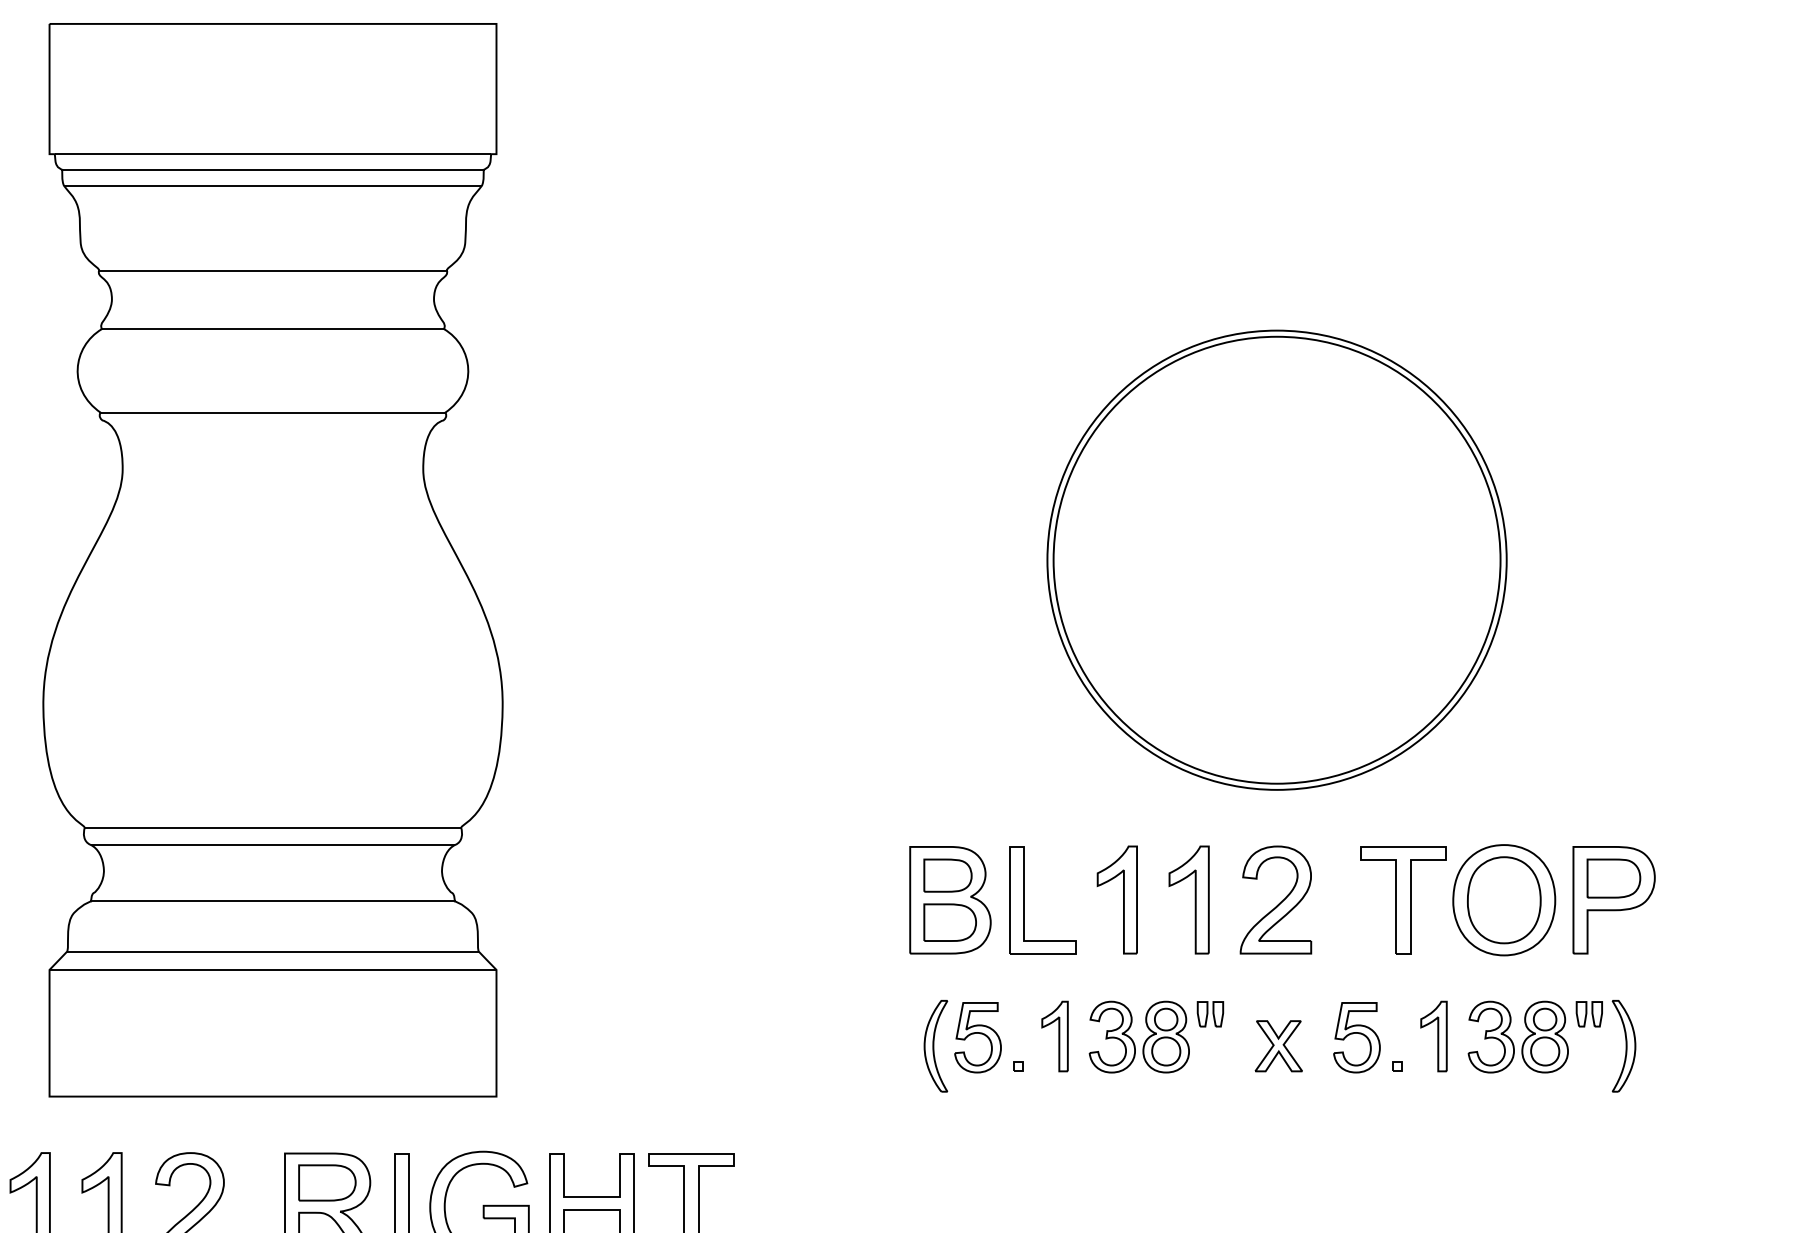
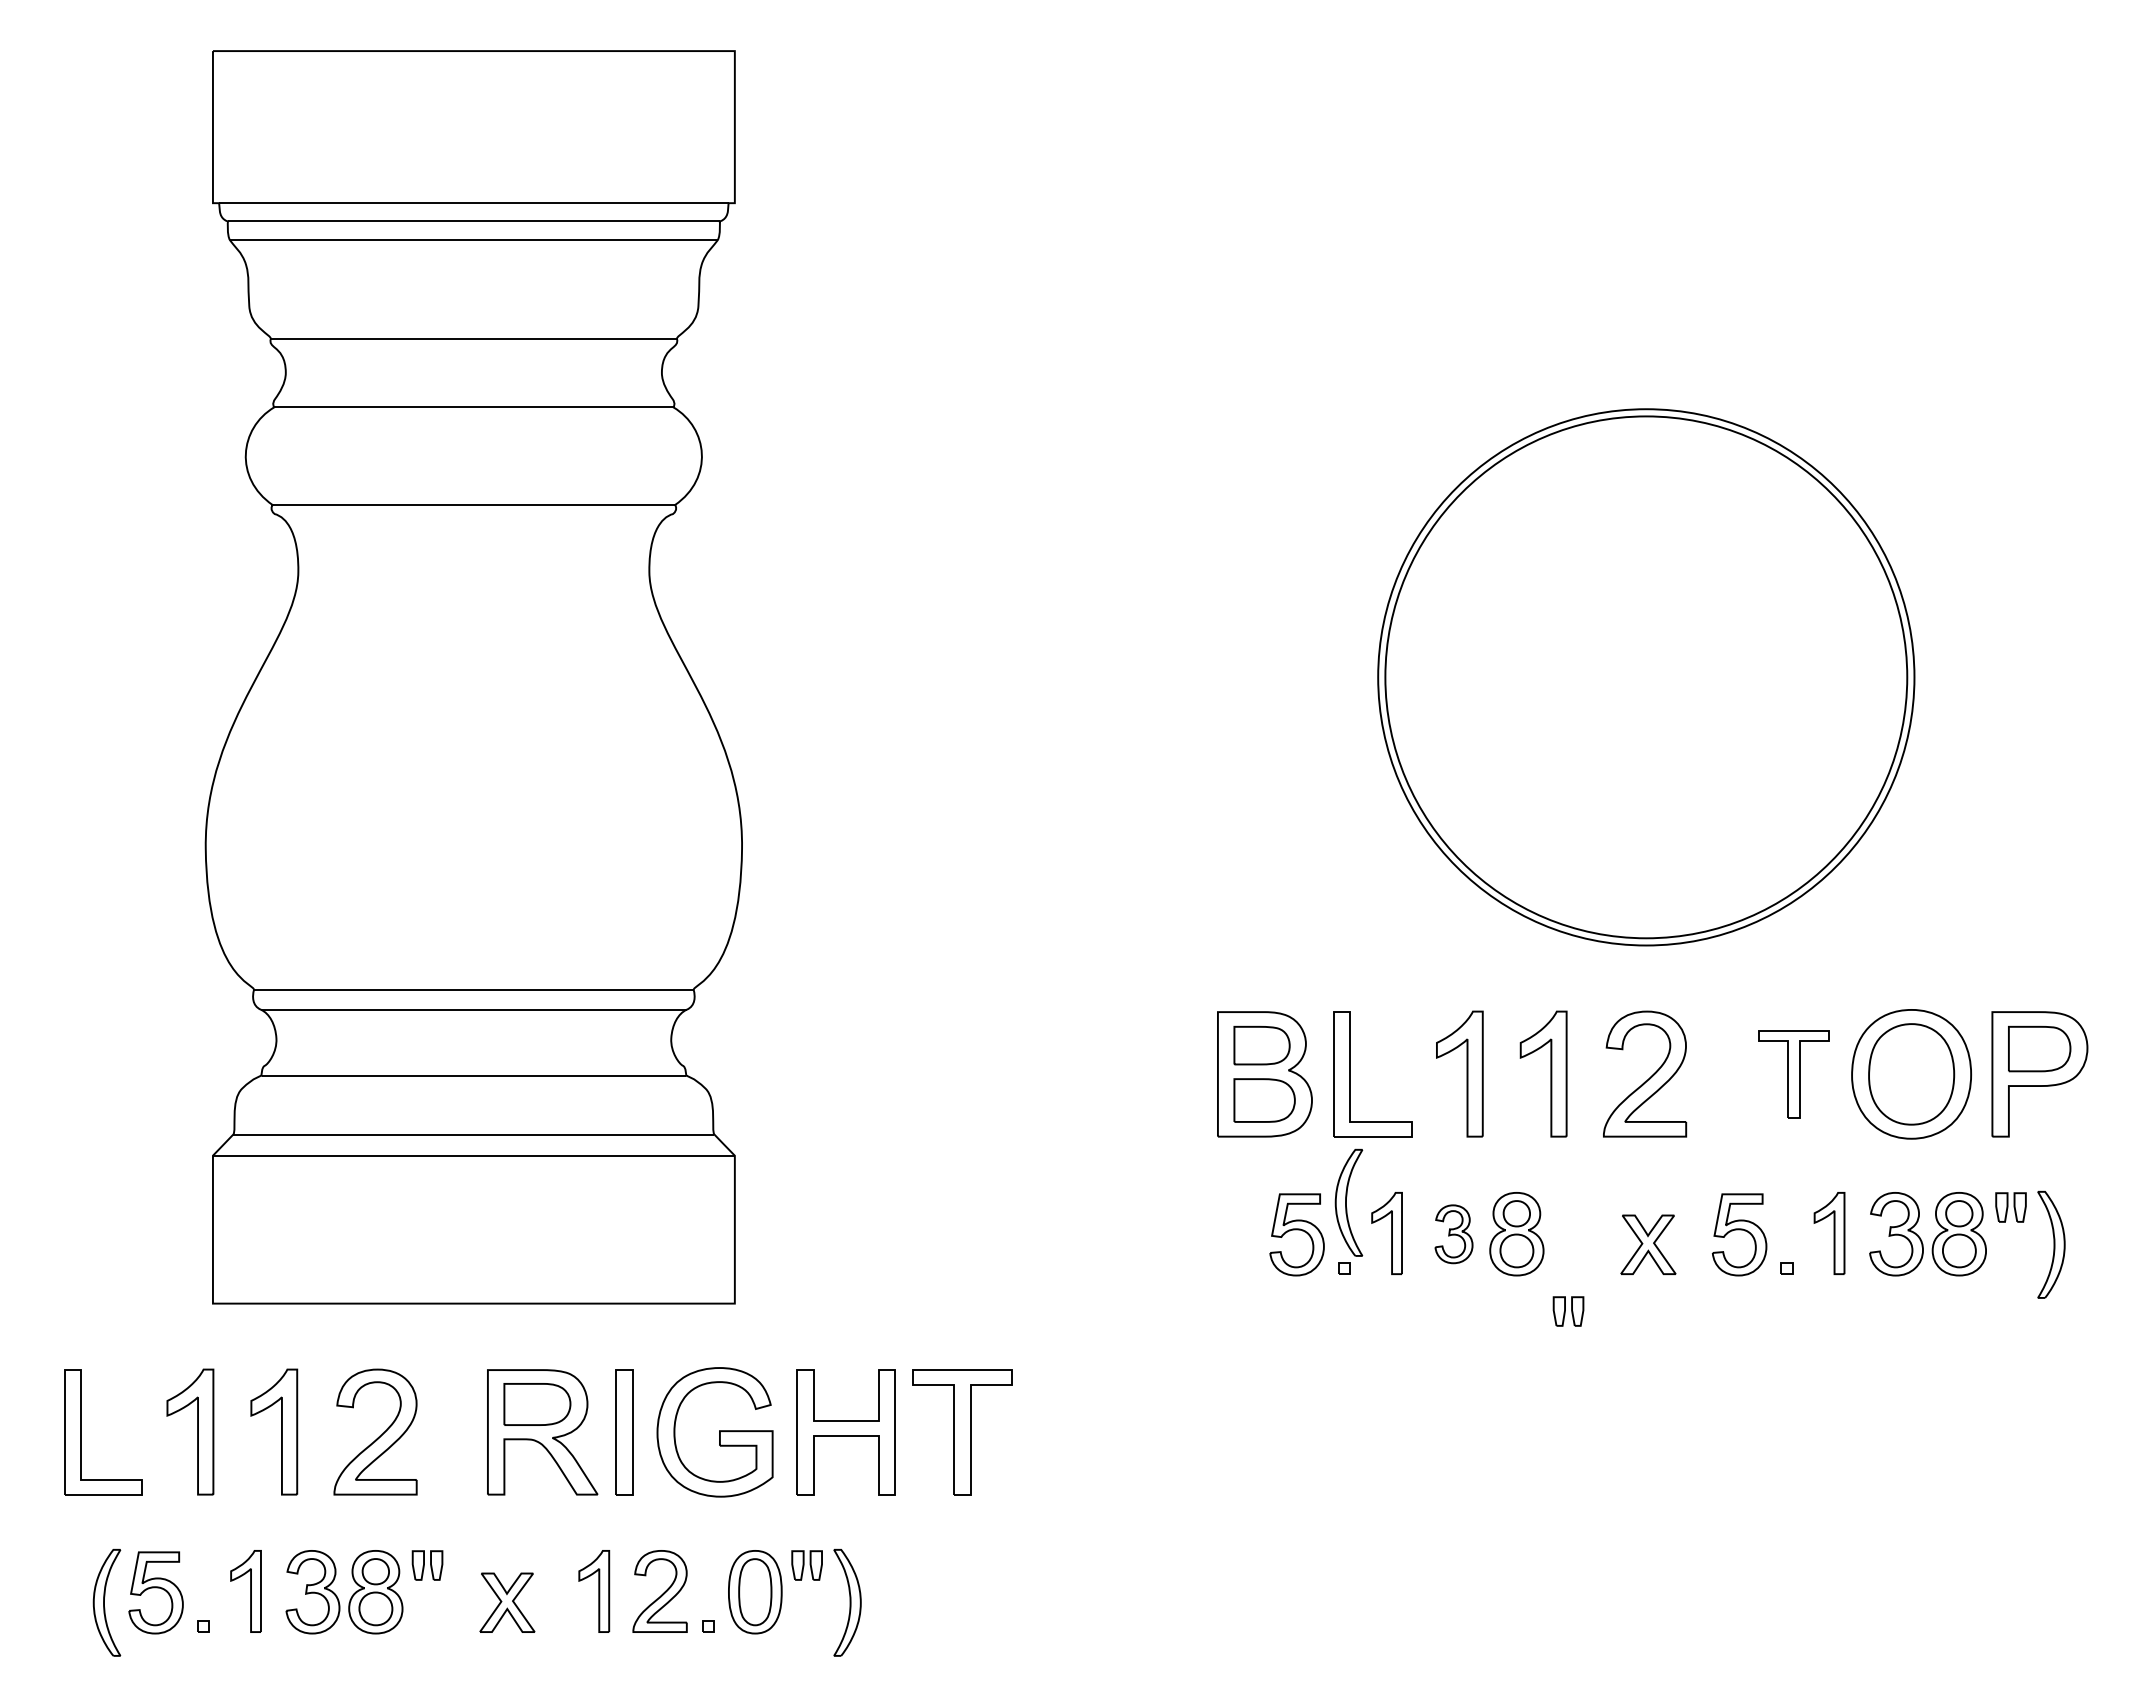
part: (1403, 900) -> (1793, 1074), size x0.7
part: (1210, 1014) -> (1568, 1311), moved
part: (1111, 1037) -> (1453, 1234), size x0.7
part: (935, 1045) -> (1348, 1202), moved

